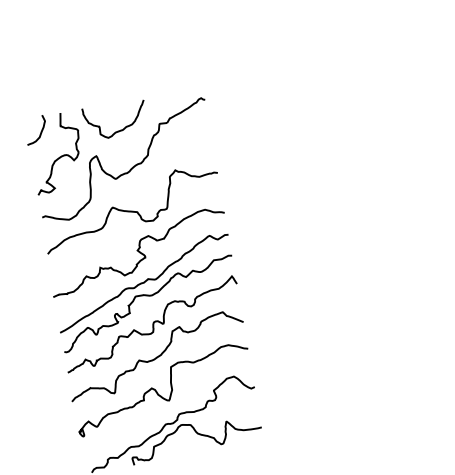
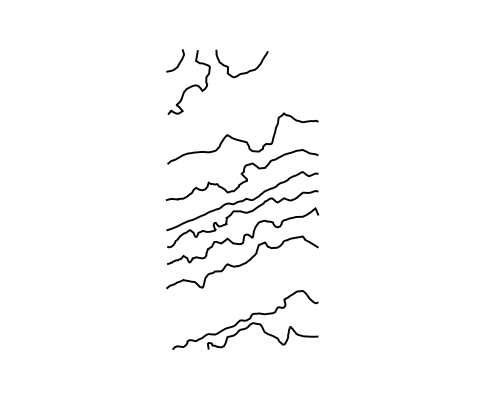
curve: (130, 168) -> (247, 105), removed
curve: (158, 391) -> (238, 292), removed

